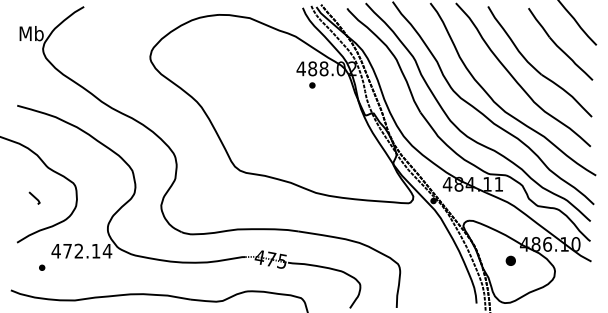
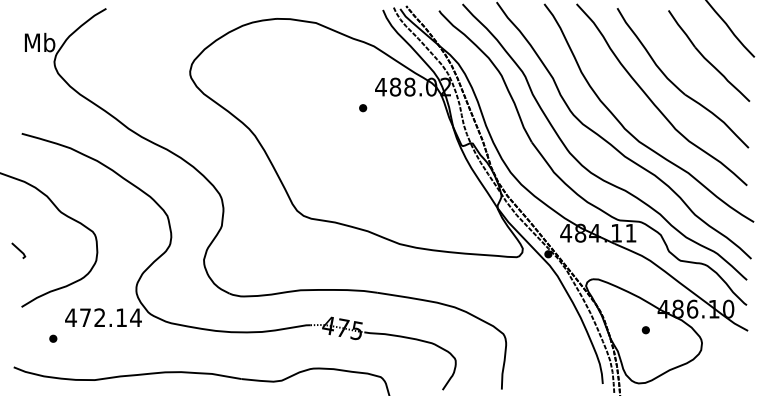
part: (312, 85) -> (363, 108), moved
line: (34, 198) -> (18, 250), moved
part: (510, 261) -> (645, 330), size x0.62

